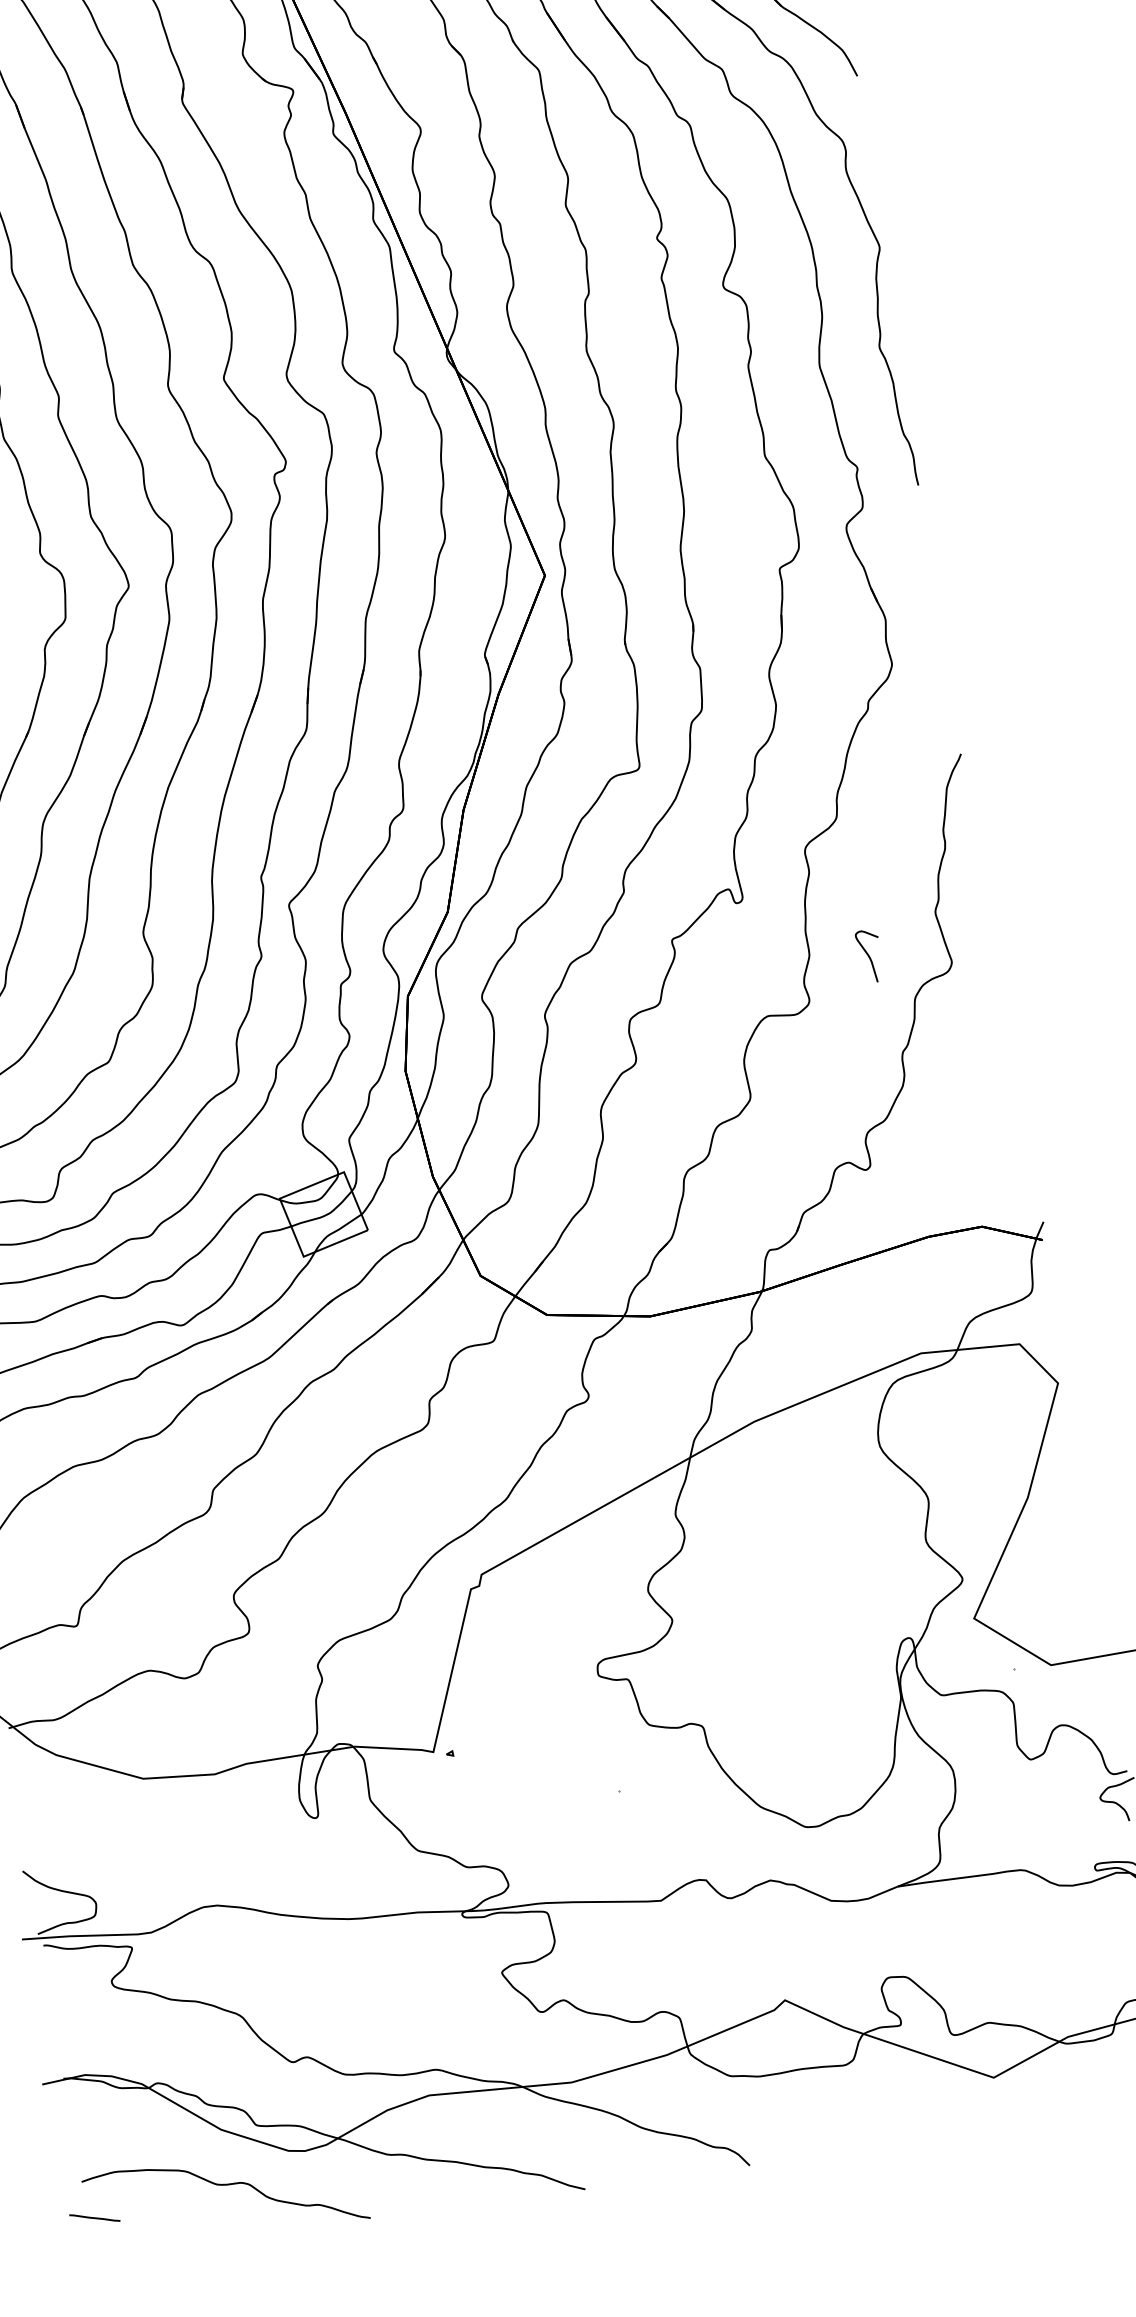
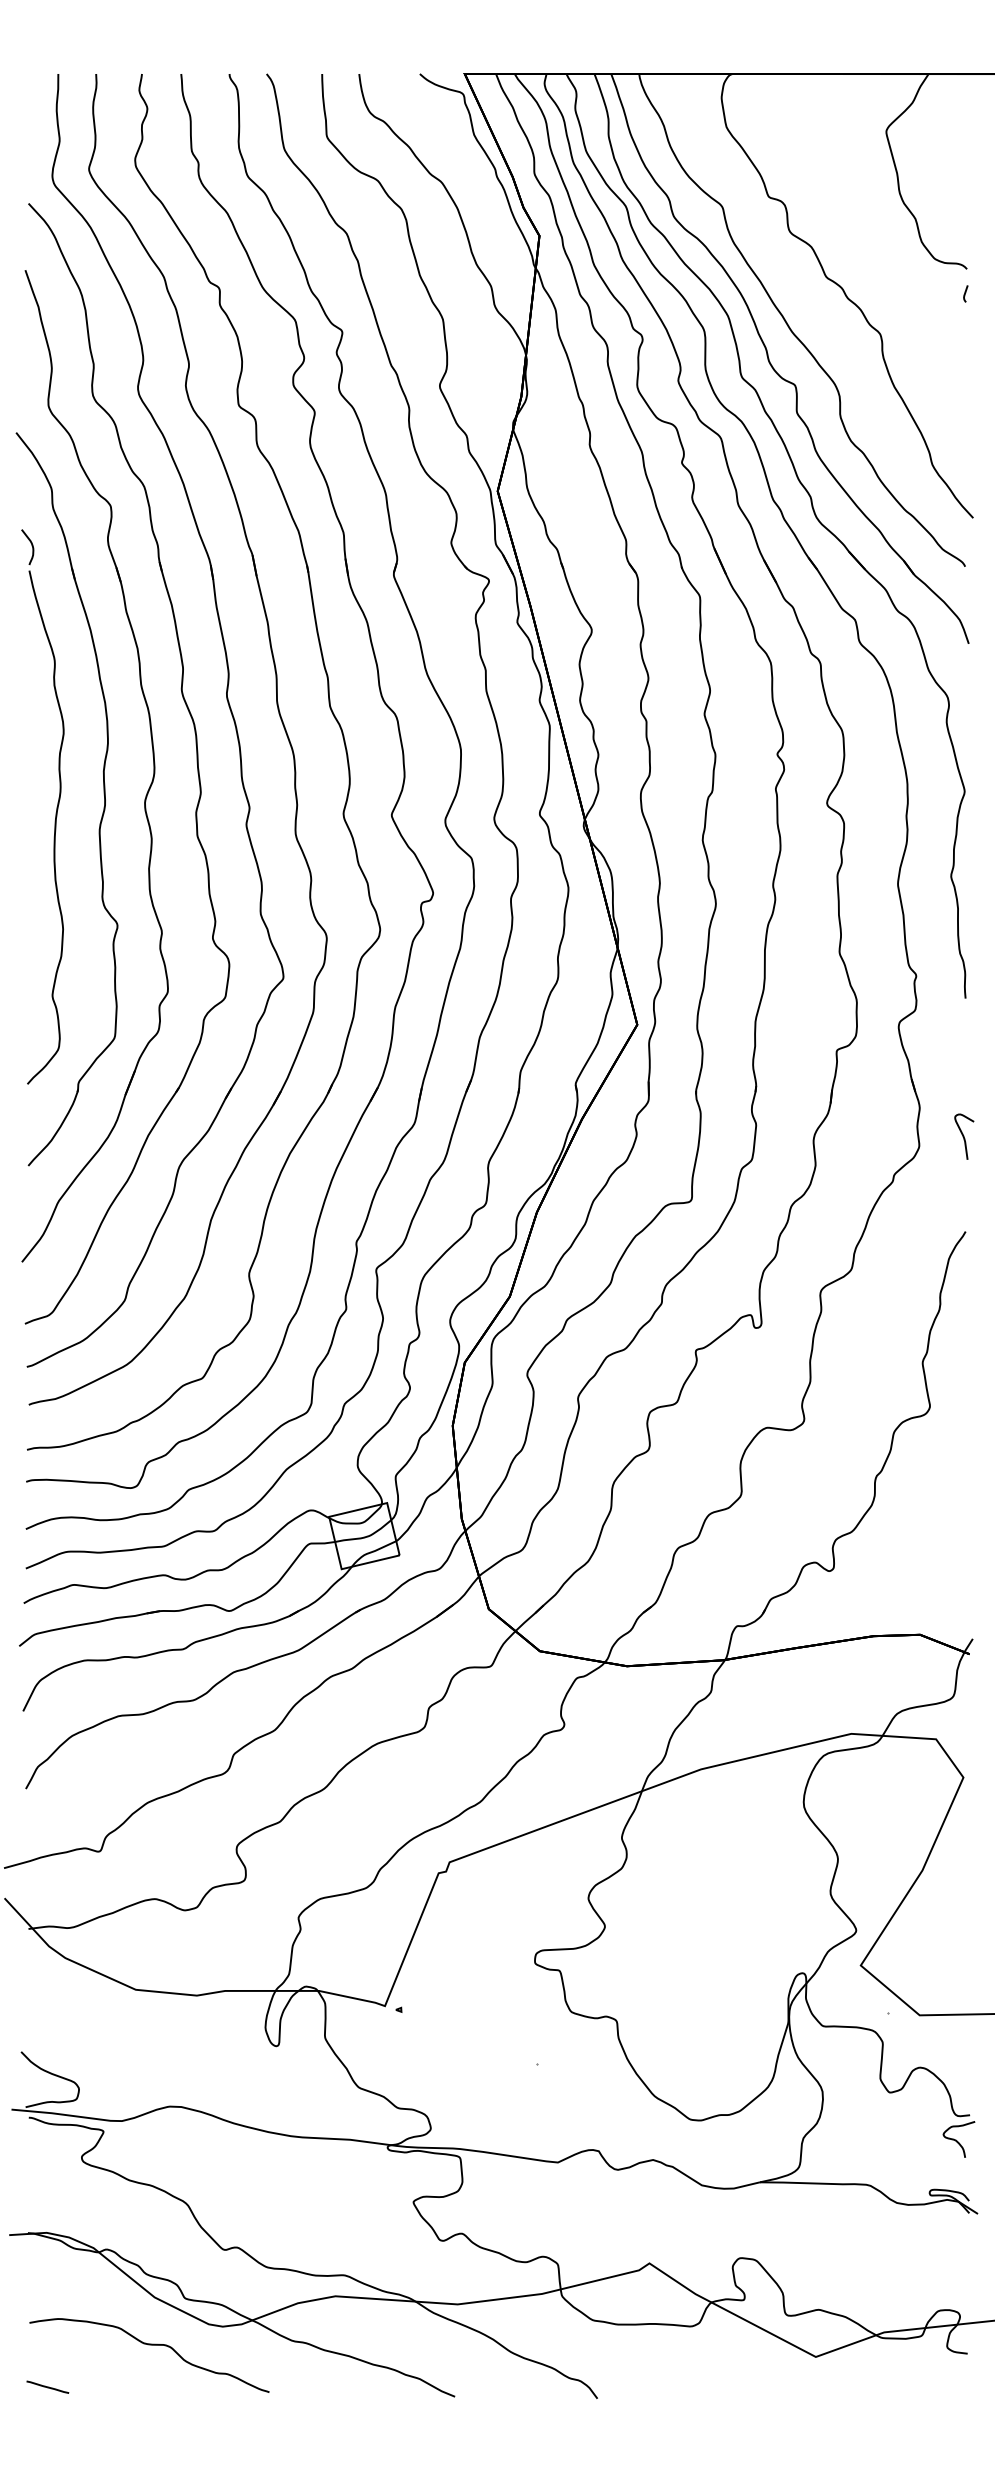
curve: (869, 955) -> (964, 1136), moved
line: (94, 2217) -> (47, 2386), moved

